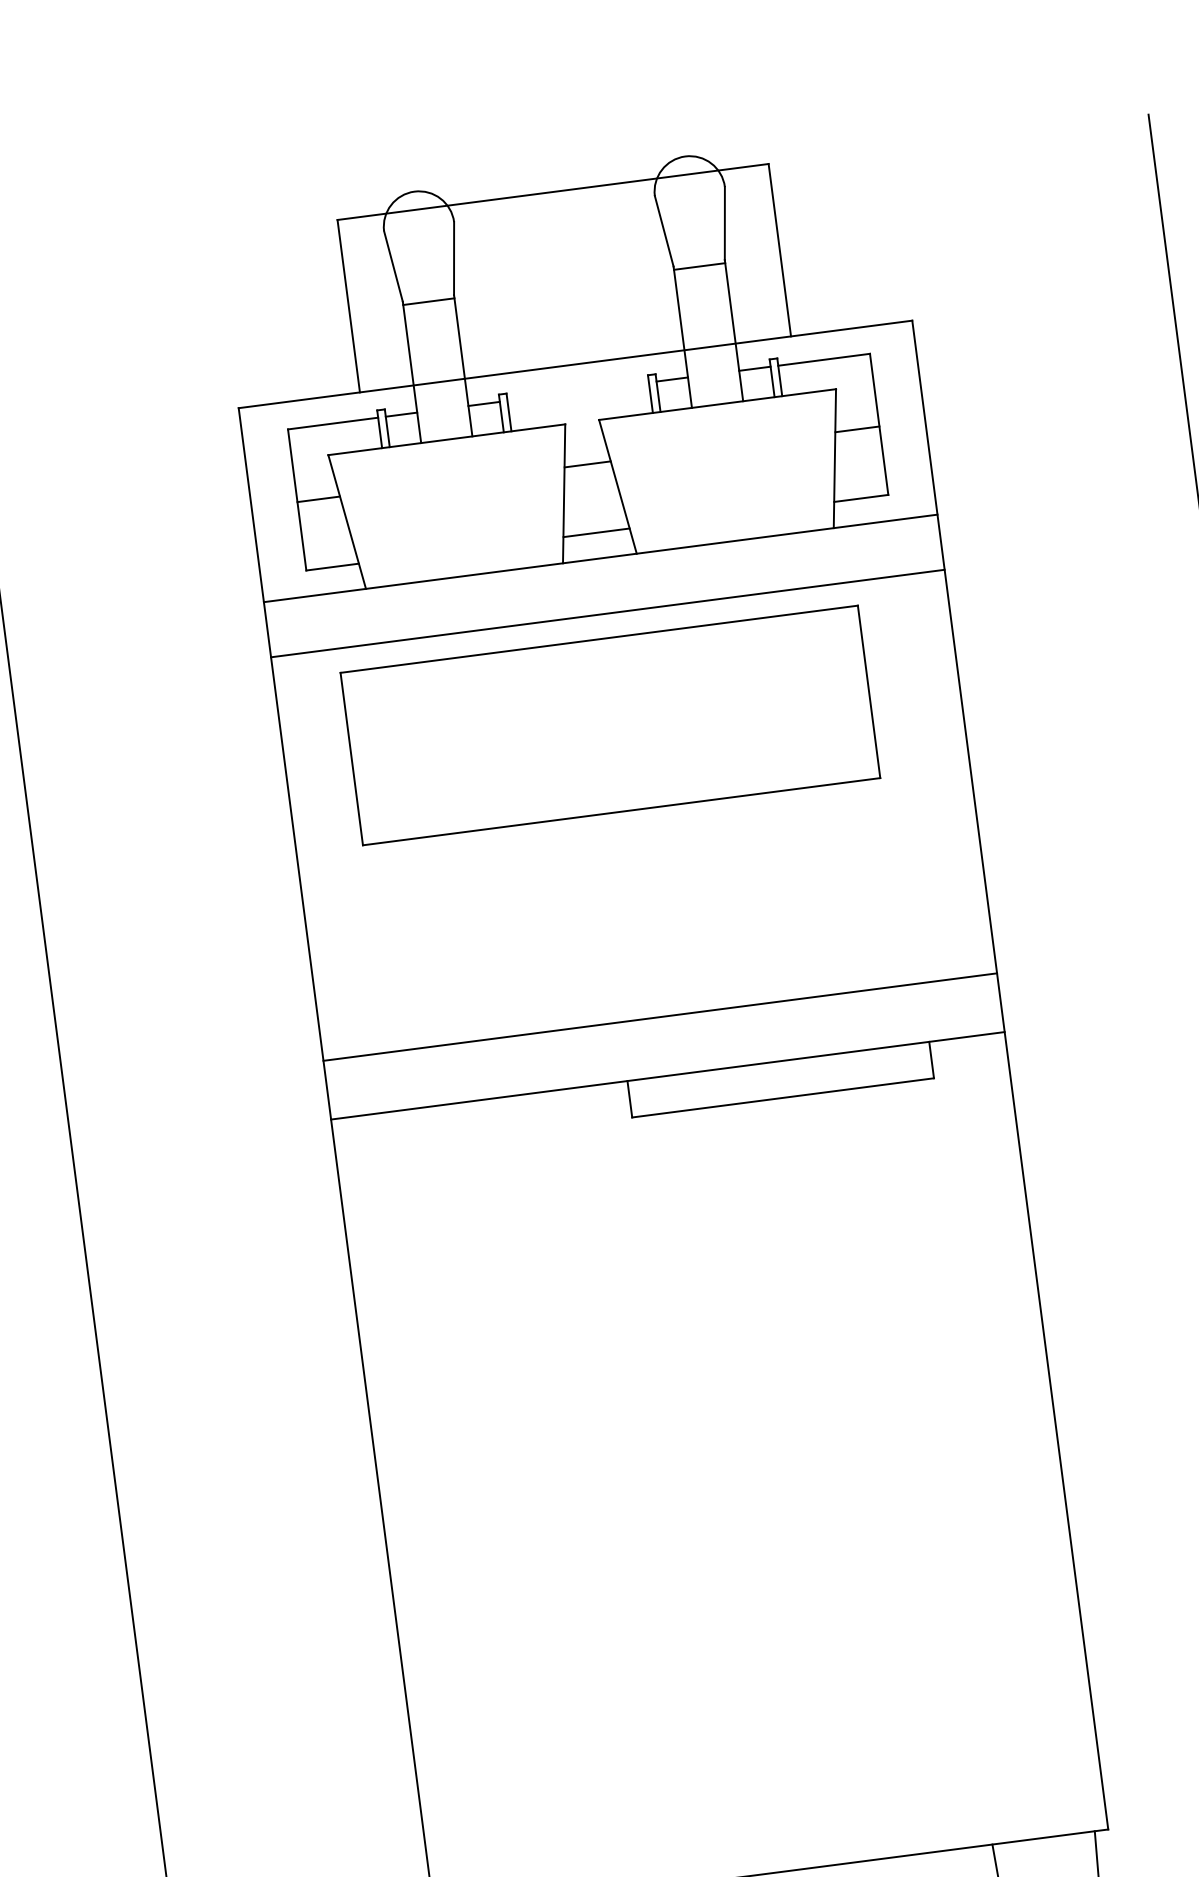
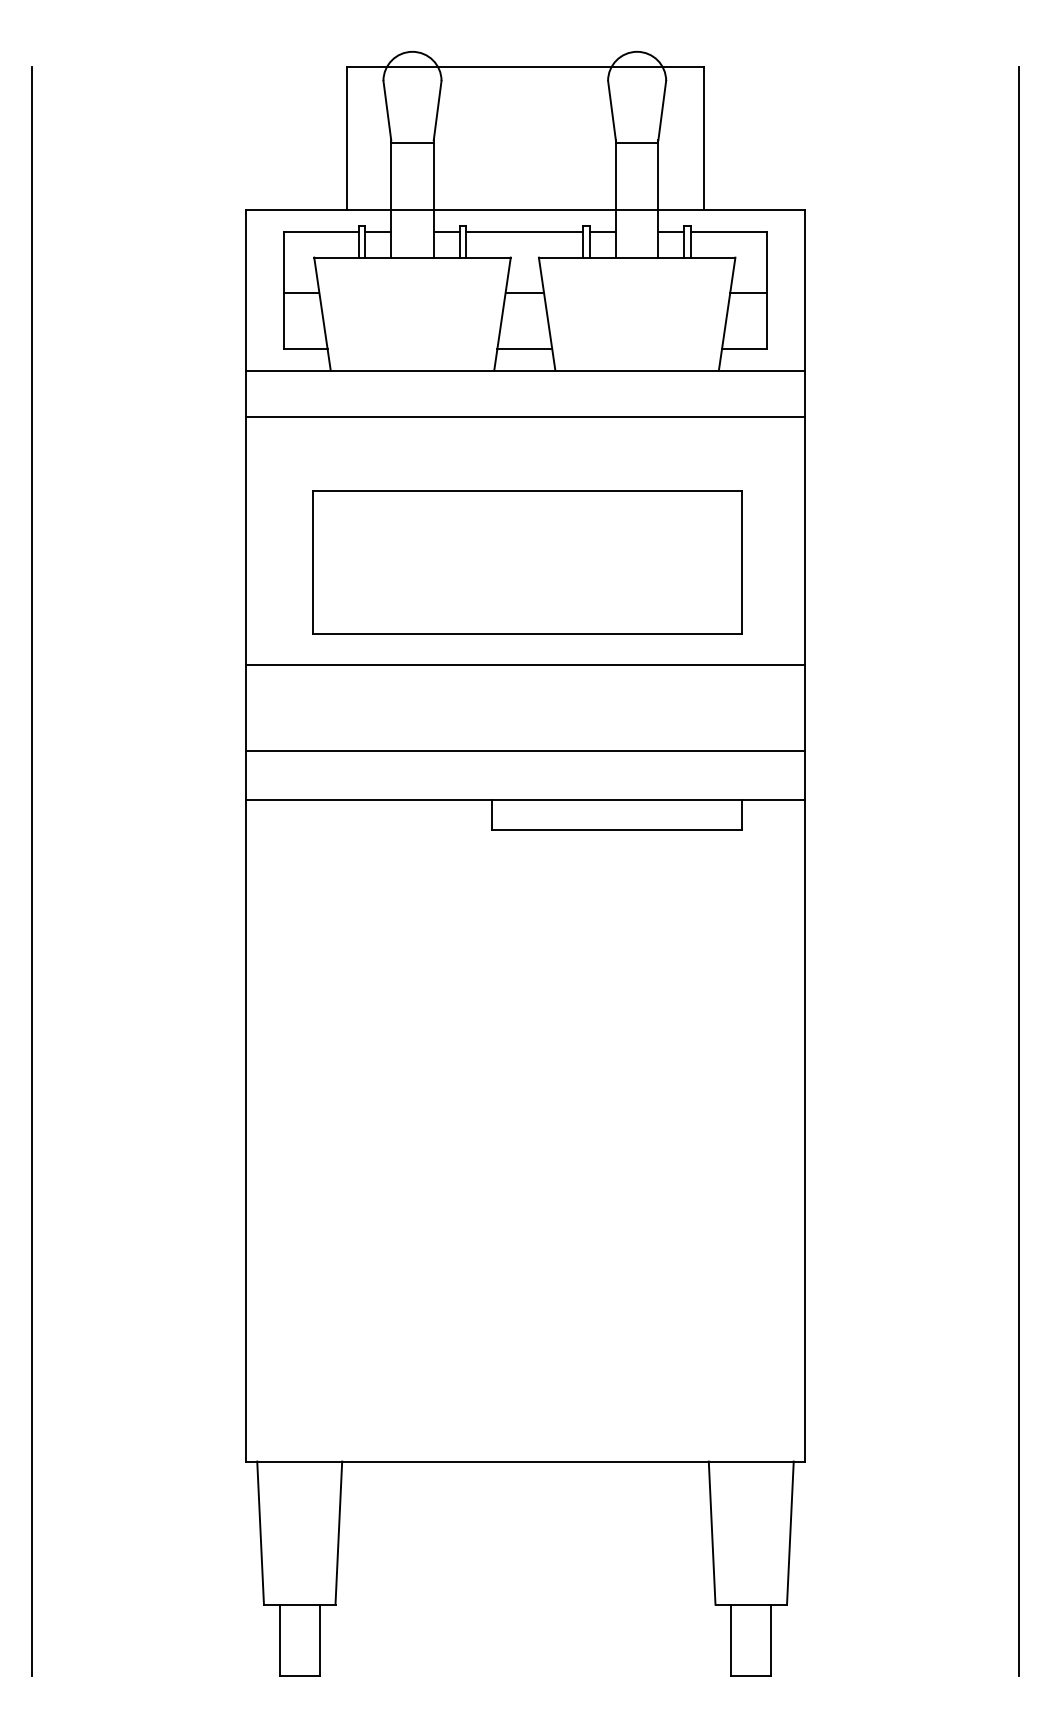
line: (577, 391) -> (524, 232), added
part: (610, 725) -> (527, 562), moved
line: (646, 912) -> (525, 664), added

